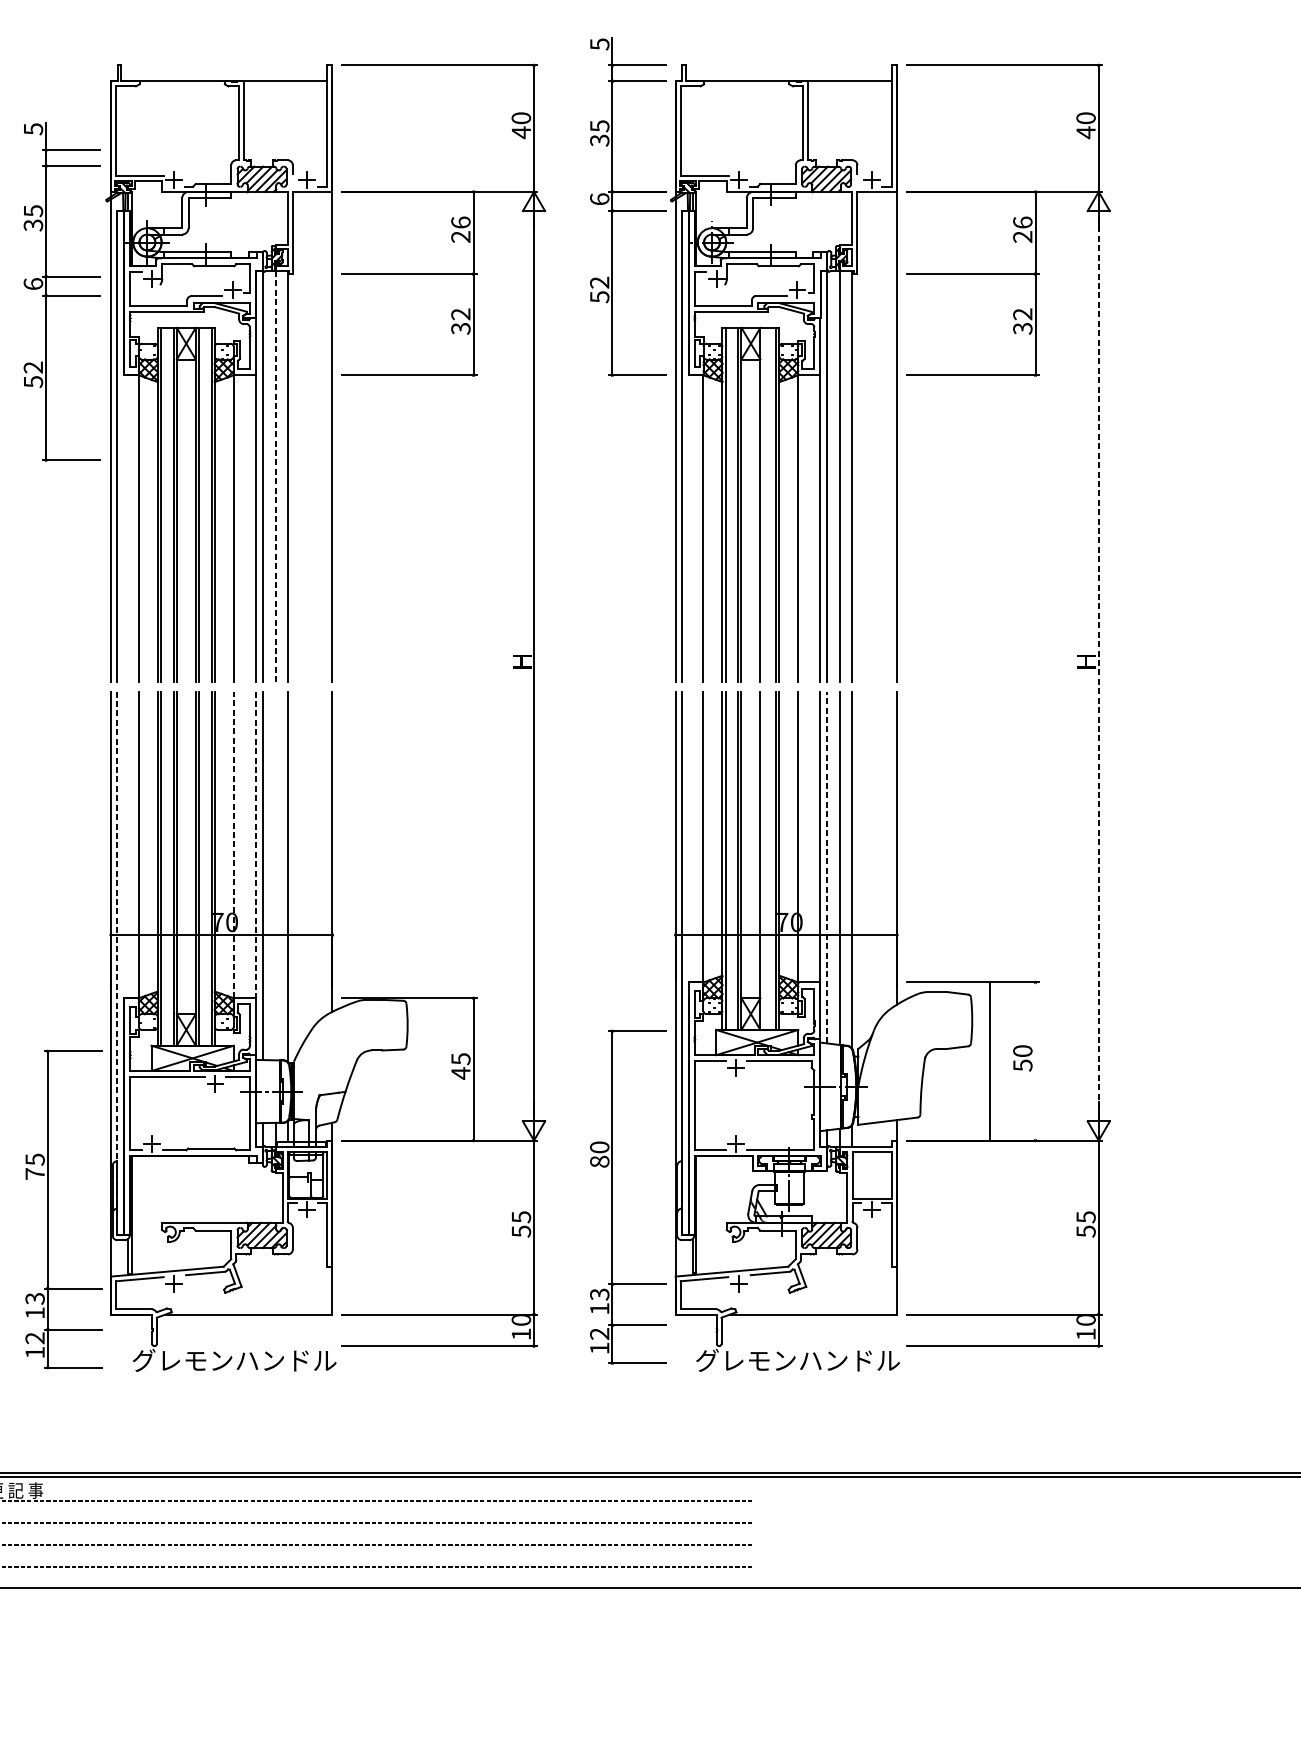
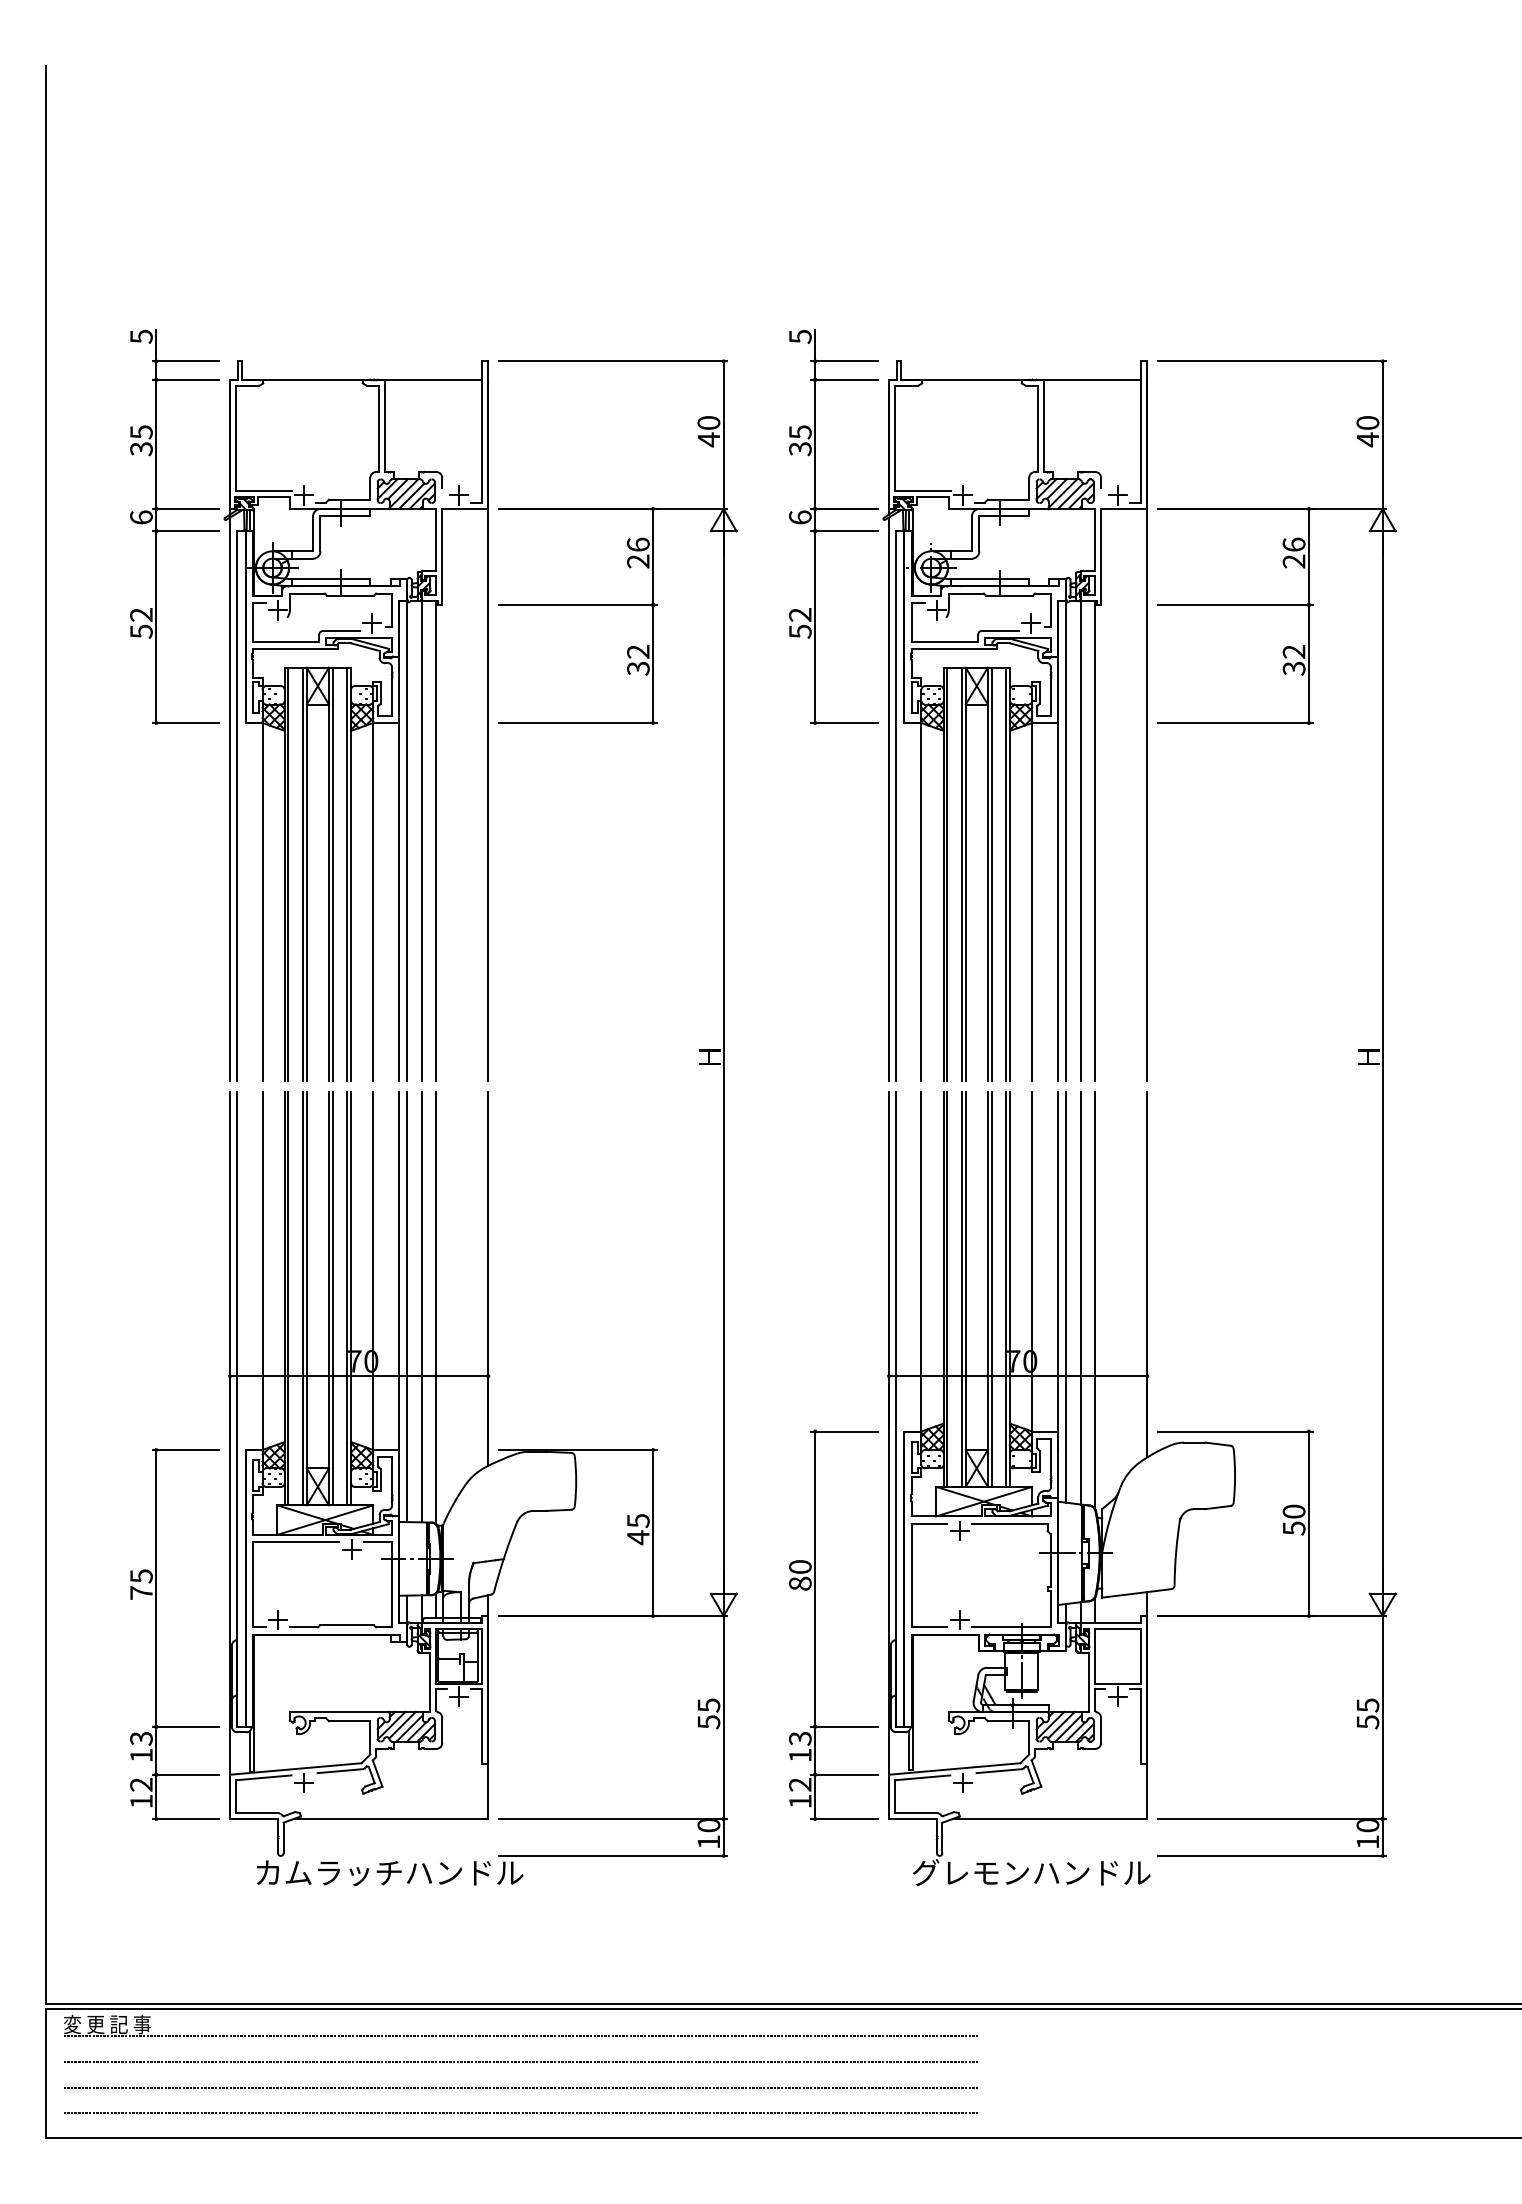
part: (61, 291) -> (174, 526), moved
line: (275, 476) -> (421, 841), dashed -> solid
line: (763, 504) -> (991, 873), added
line: (1098, 666) -> (1382, 1062), dashed -> solid
line: (233, 845) -> (373, 1271), dashed -> solid
line: (256, 845) -> (399, 1271), dashed -> solid
line: (763, 860) -> (991, 1289), added
line: (827, 866) -> (1066, 1296), dashed -> solid
line: (275, 876) -> (421, 1307), added
line: (117, 963) -> (237, 1409), dashed -> solid
line: (989, 1061) -> (1308, 1523), moved
part: (612, 1196) -> (815, 1624), moved
part: (48, 1209) -> (156, 1634), moved
text: (247, 1360) -> (389, 1872), グレモンハンドル -> カムラッチハンドル

